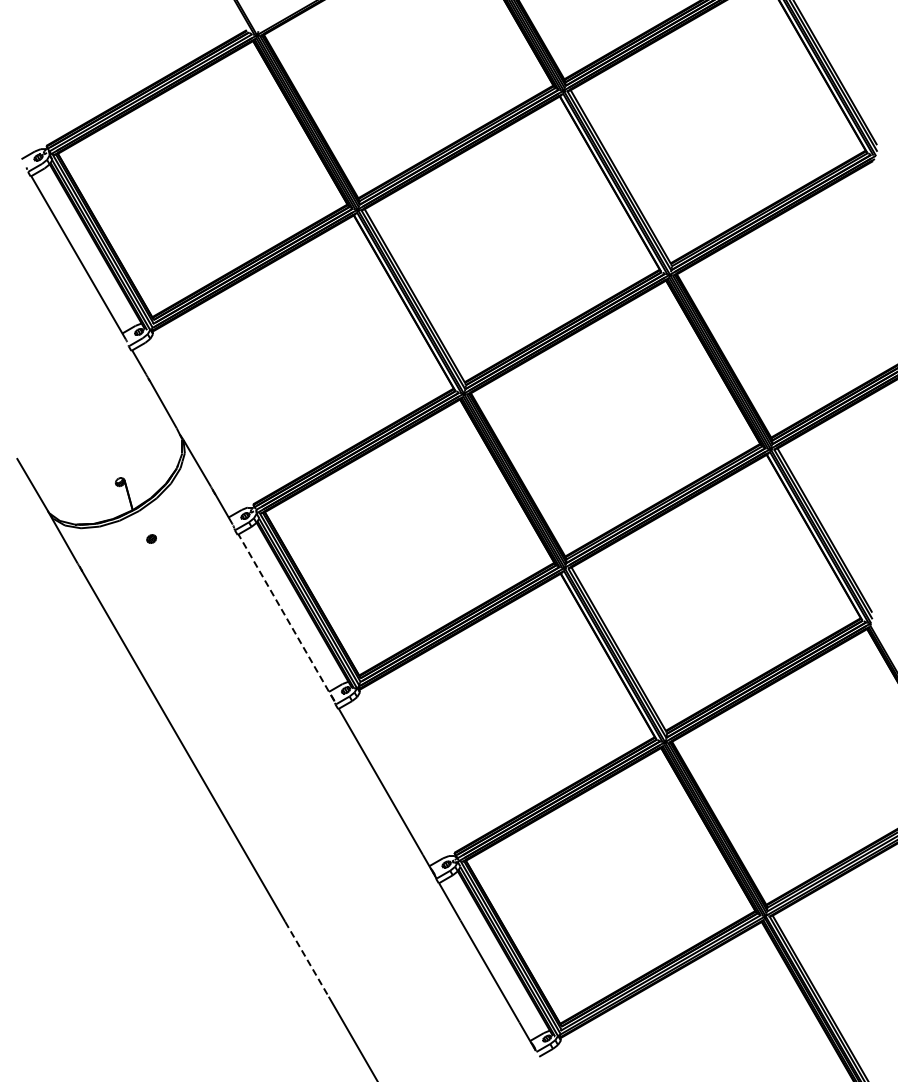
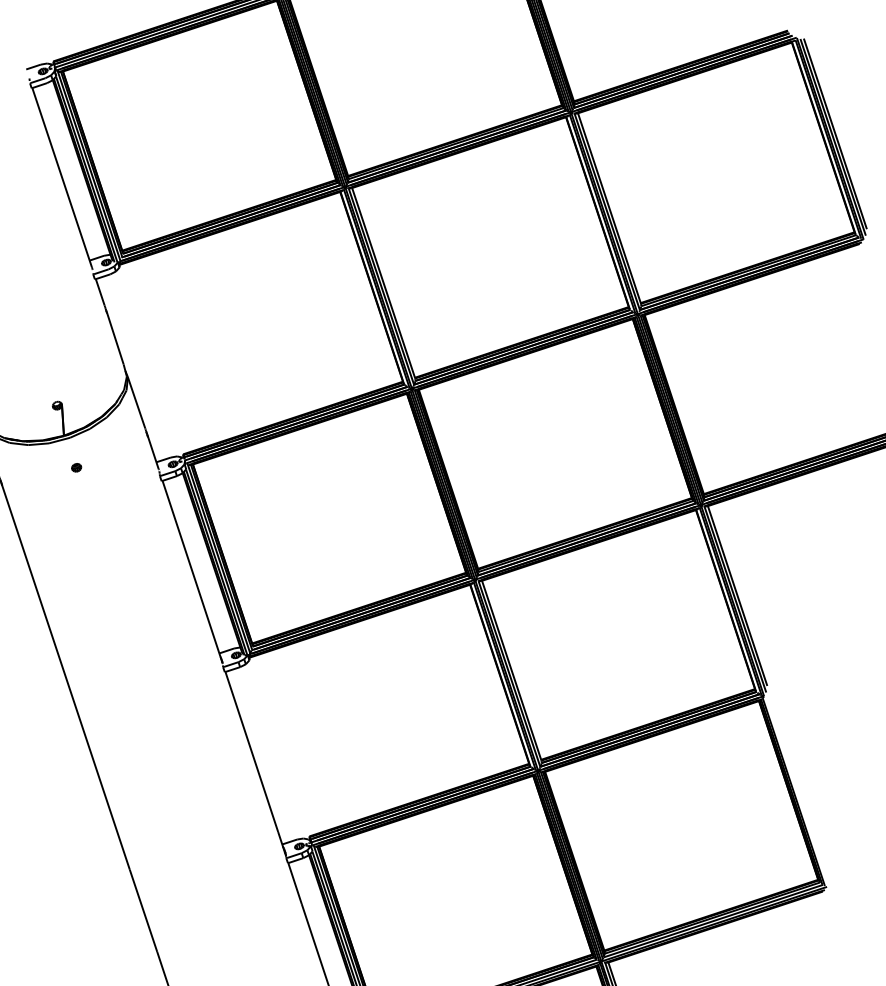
line: (286, 617) -> (192, 571), dashed -> solid
line: (307, 959) -> (143, 911), dashed -> solid

